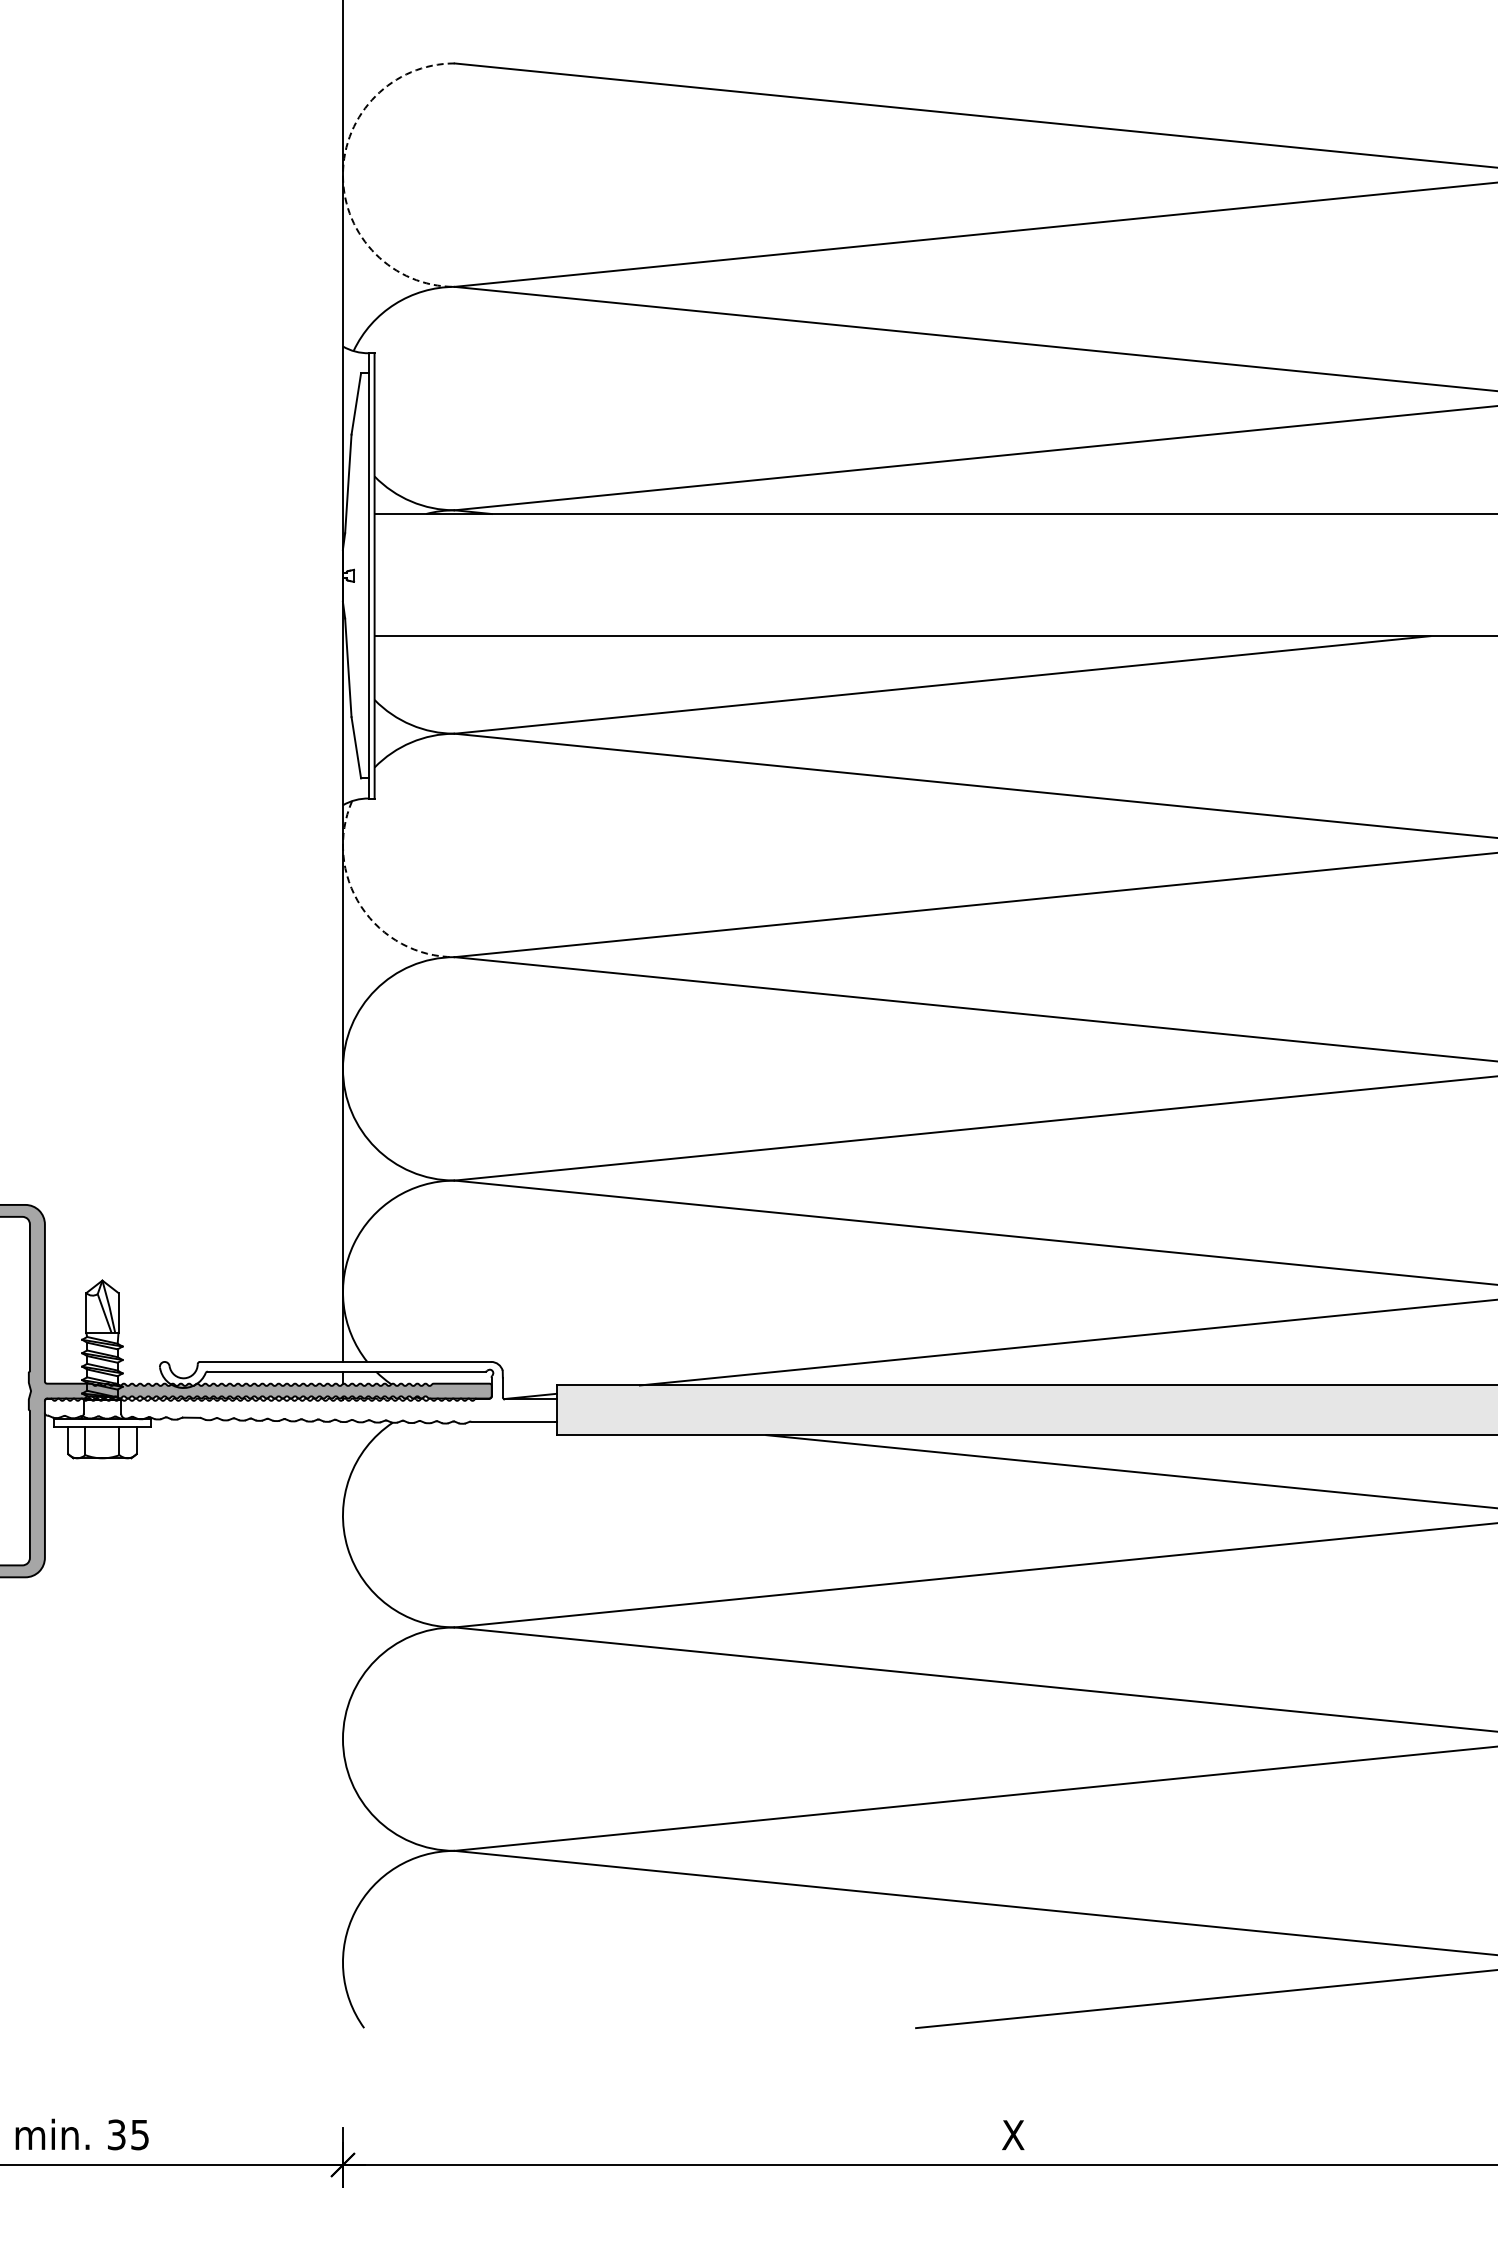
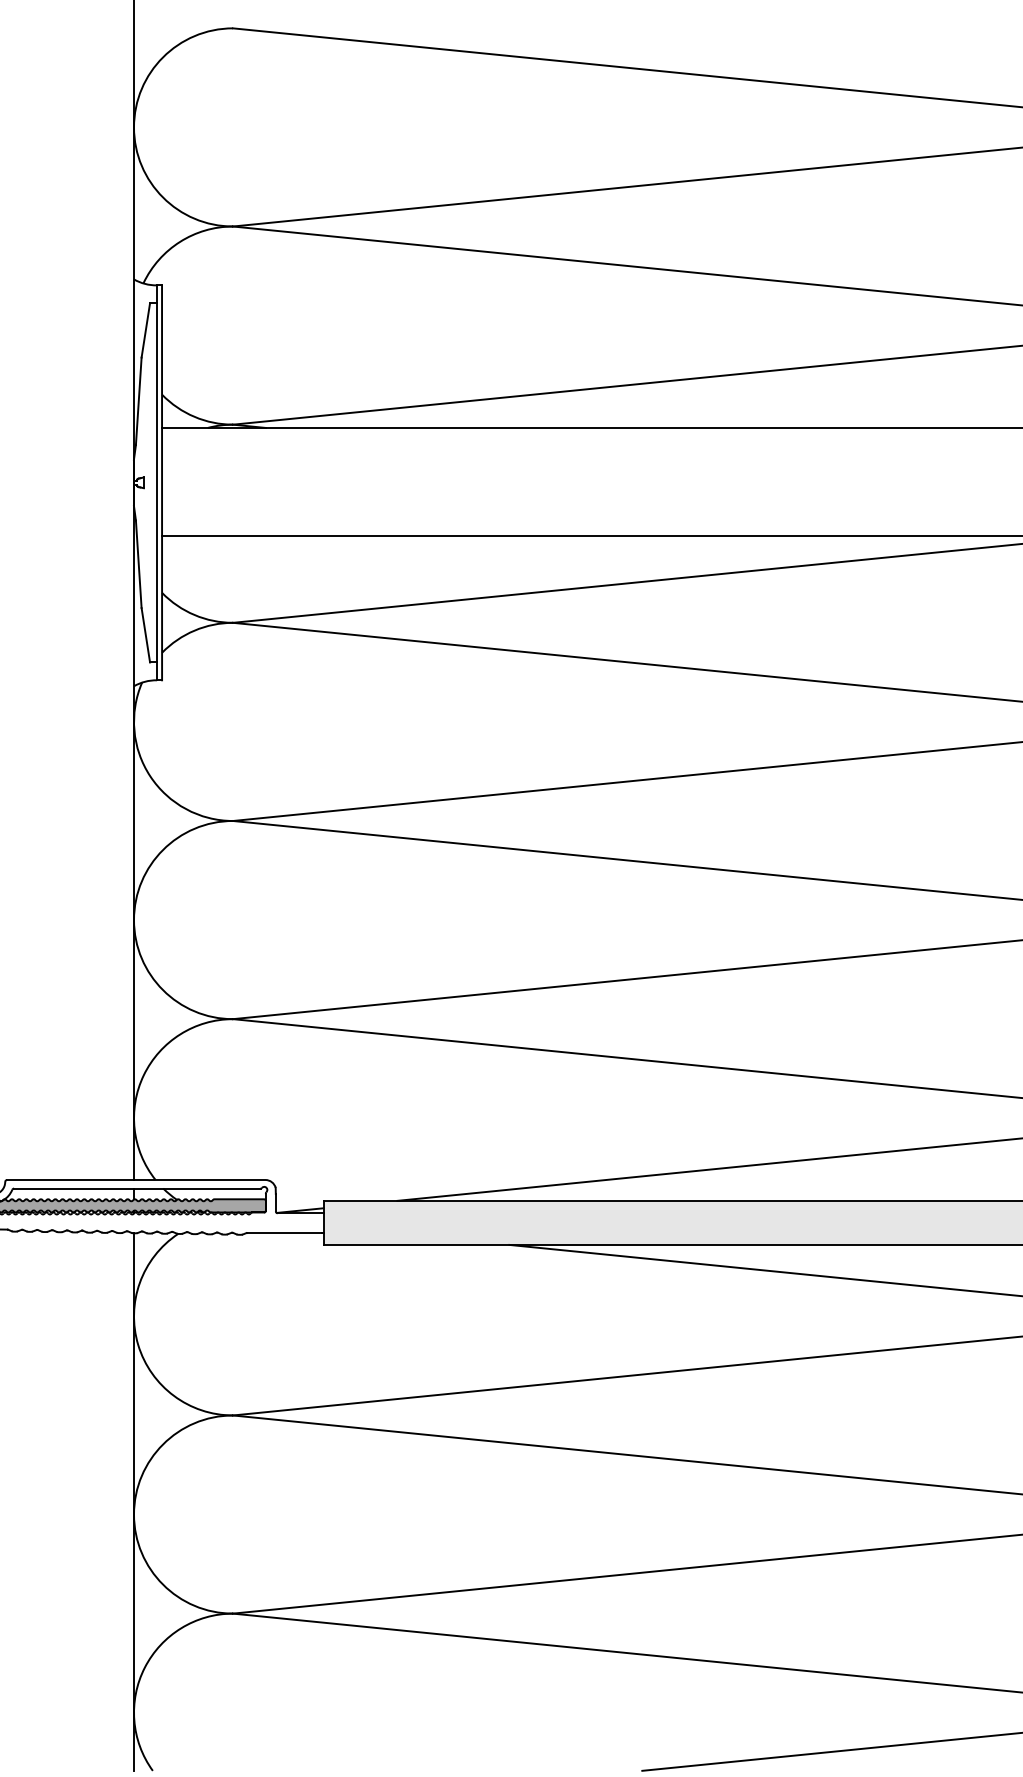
arc: (342, 175) -> (133, 127), dashed -> solid
arc: (361, 906) -> (150, 776), dashed -> solid
line: (342, 1725) -> (133, 1502), added

